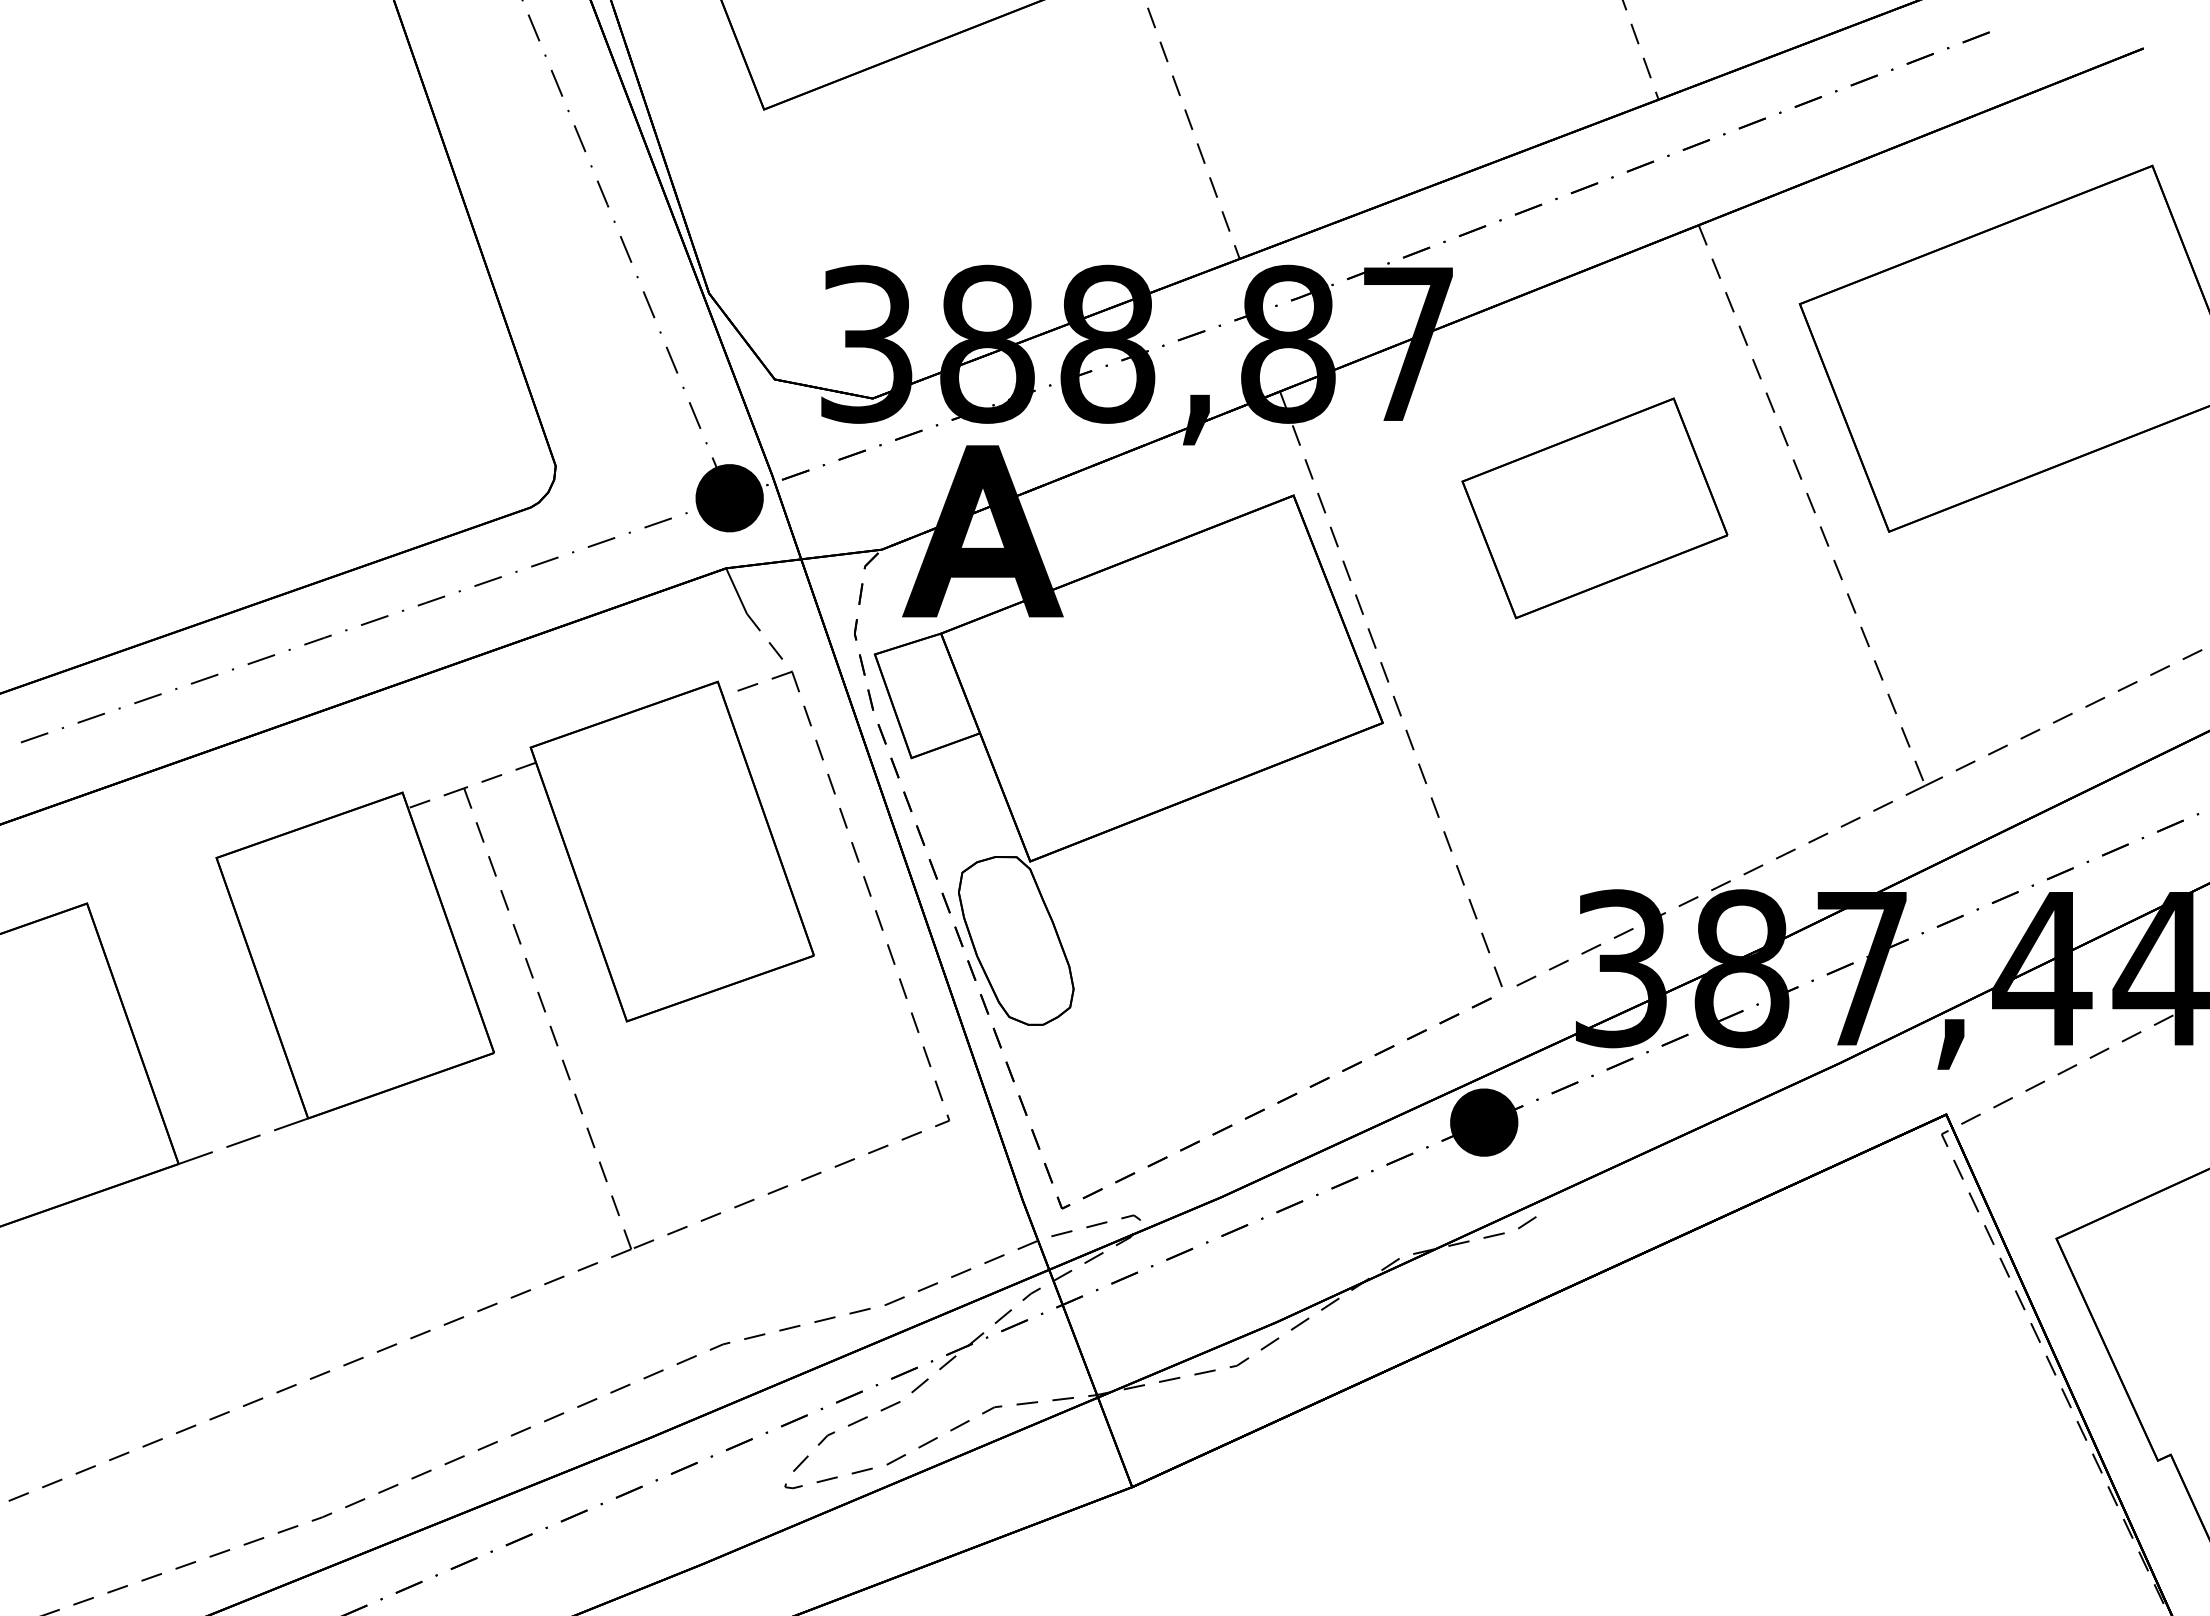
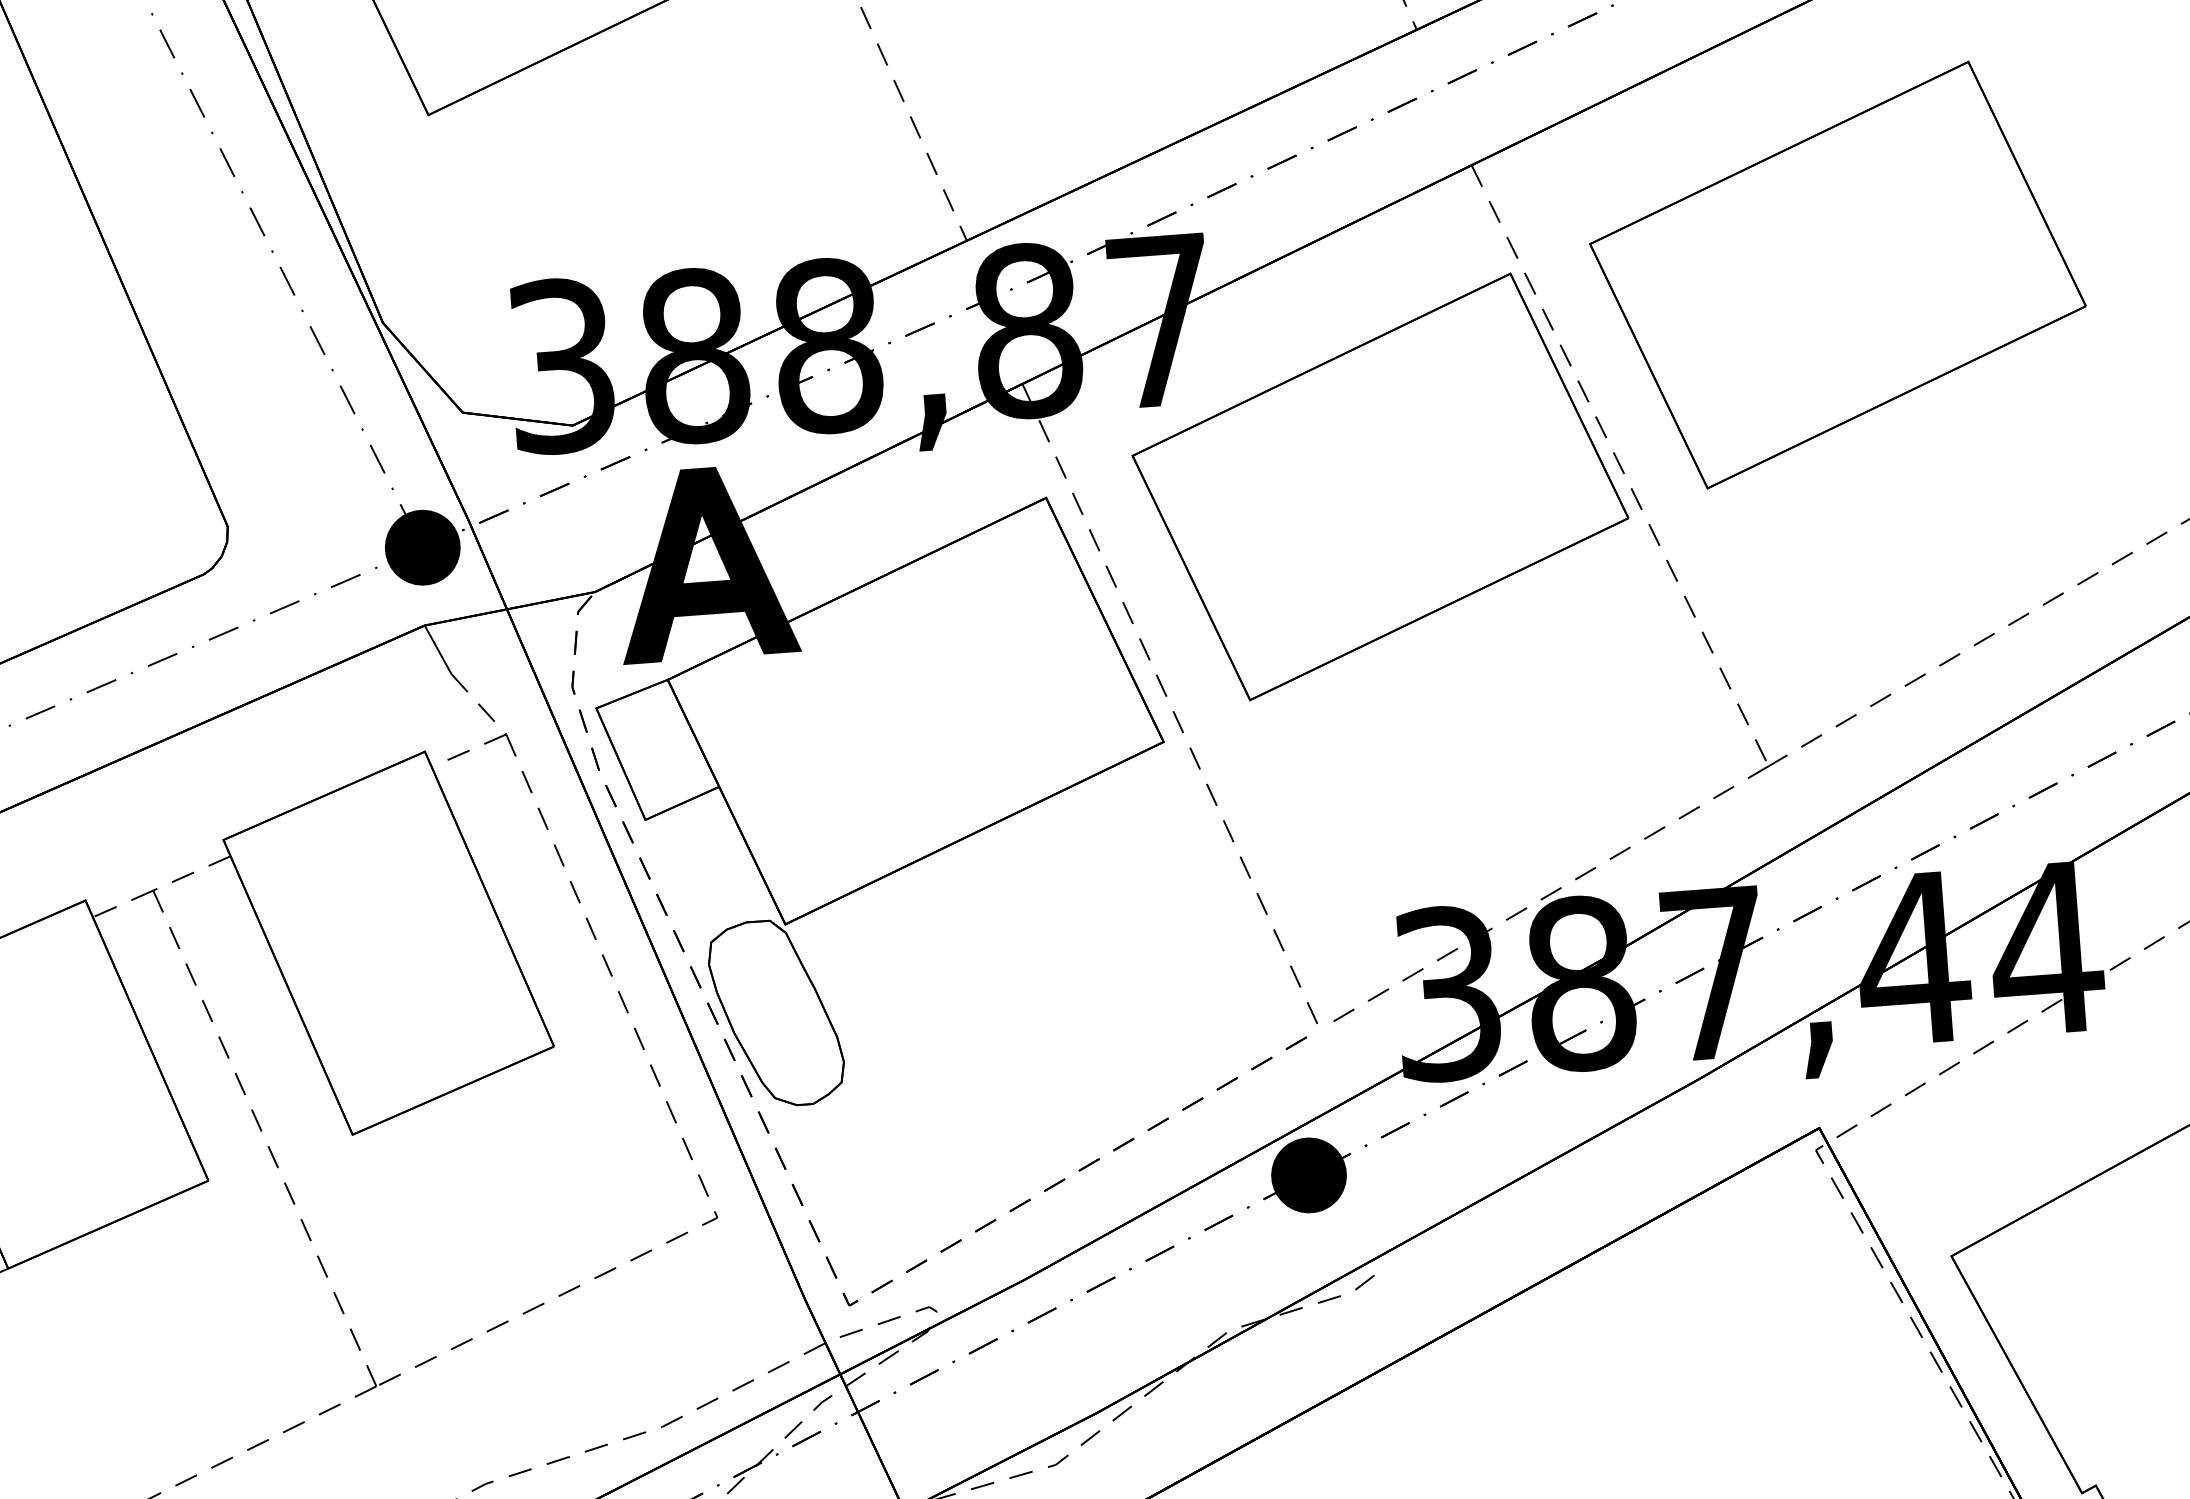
part: (1594, 508) -> (1379, 487), size x1.67

